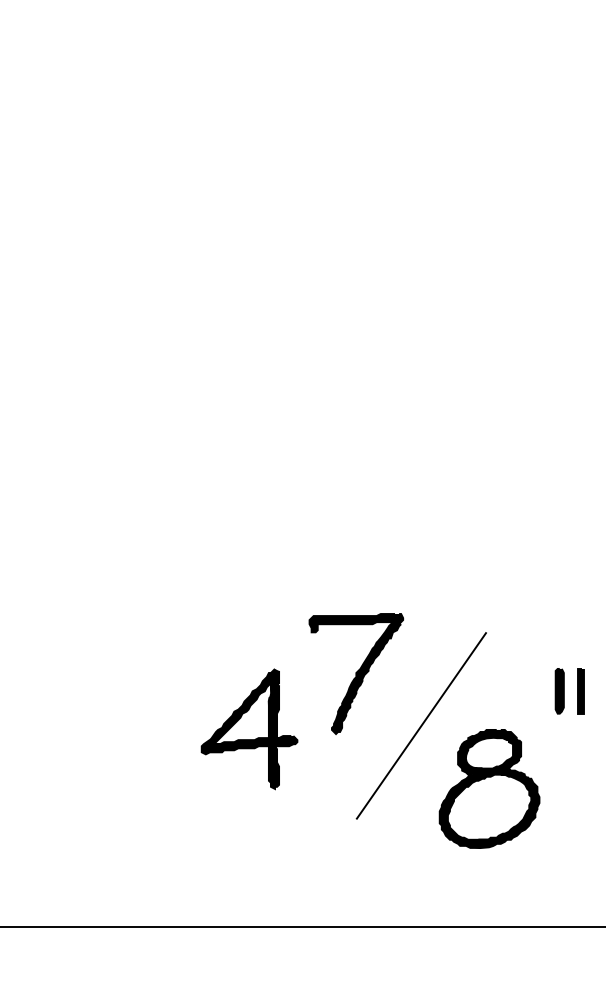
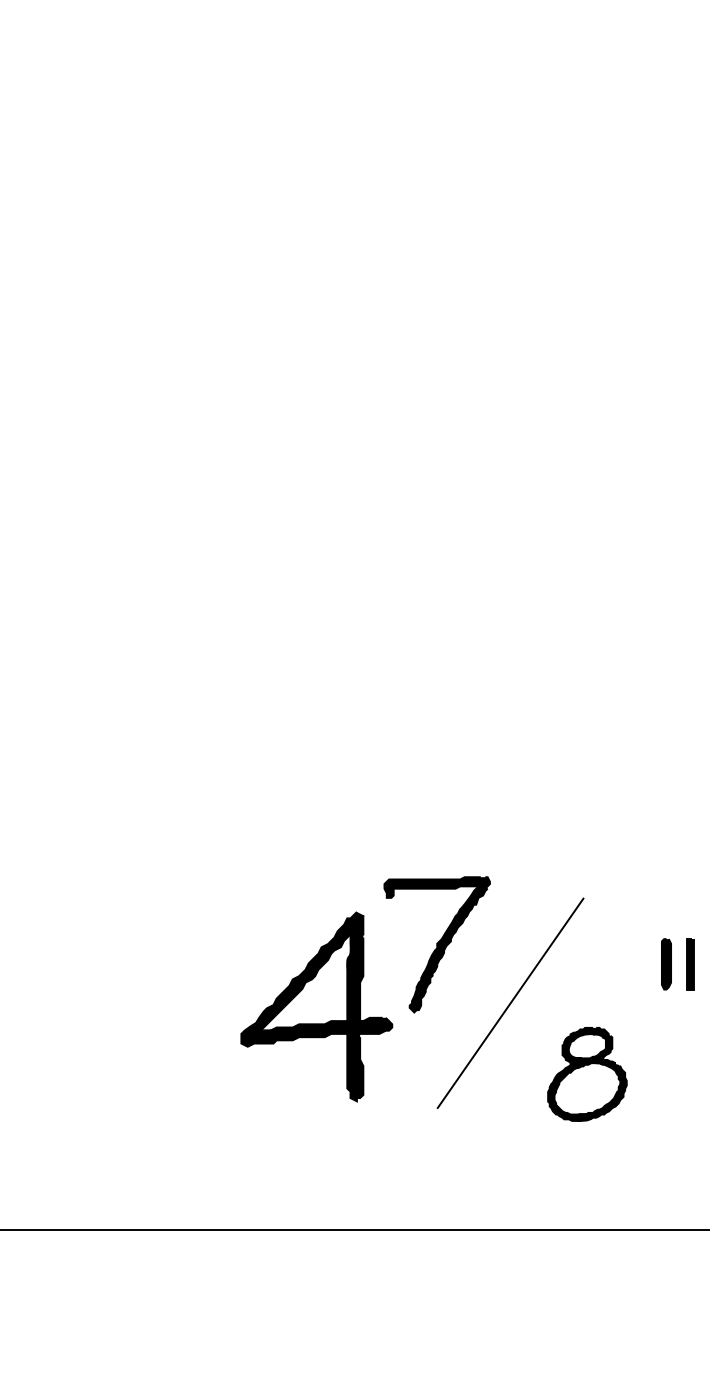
part: (249, 728) -> (316, 1006), size x1.4
part: (489, 789) -> (587, 1074), size x0.7

